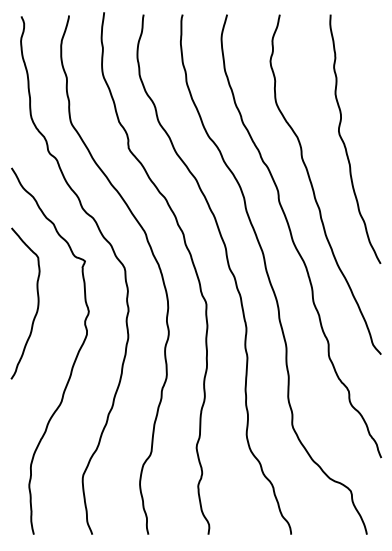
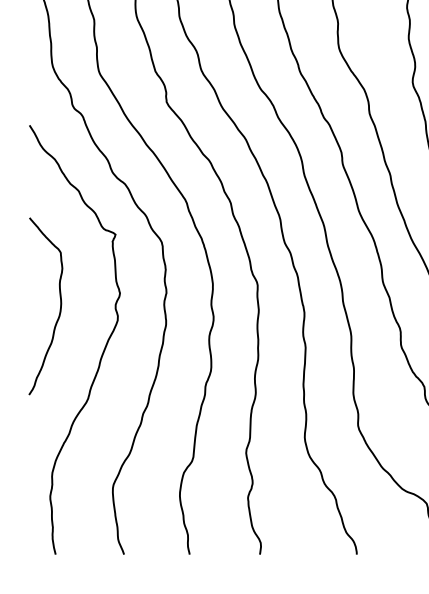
curve: (37, 303) -> (59, 306), moved

